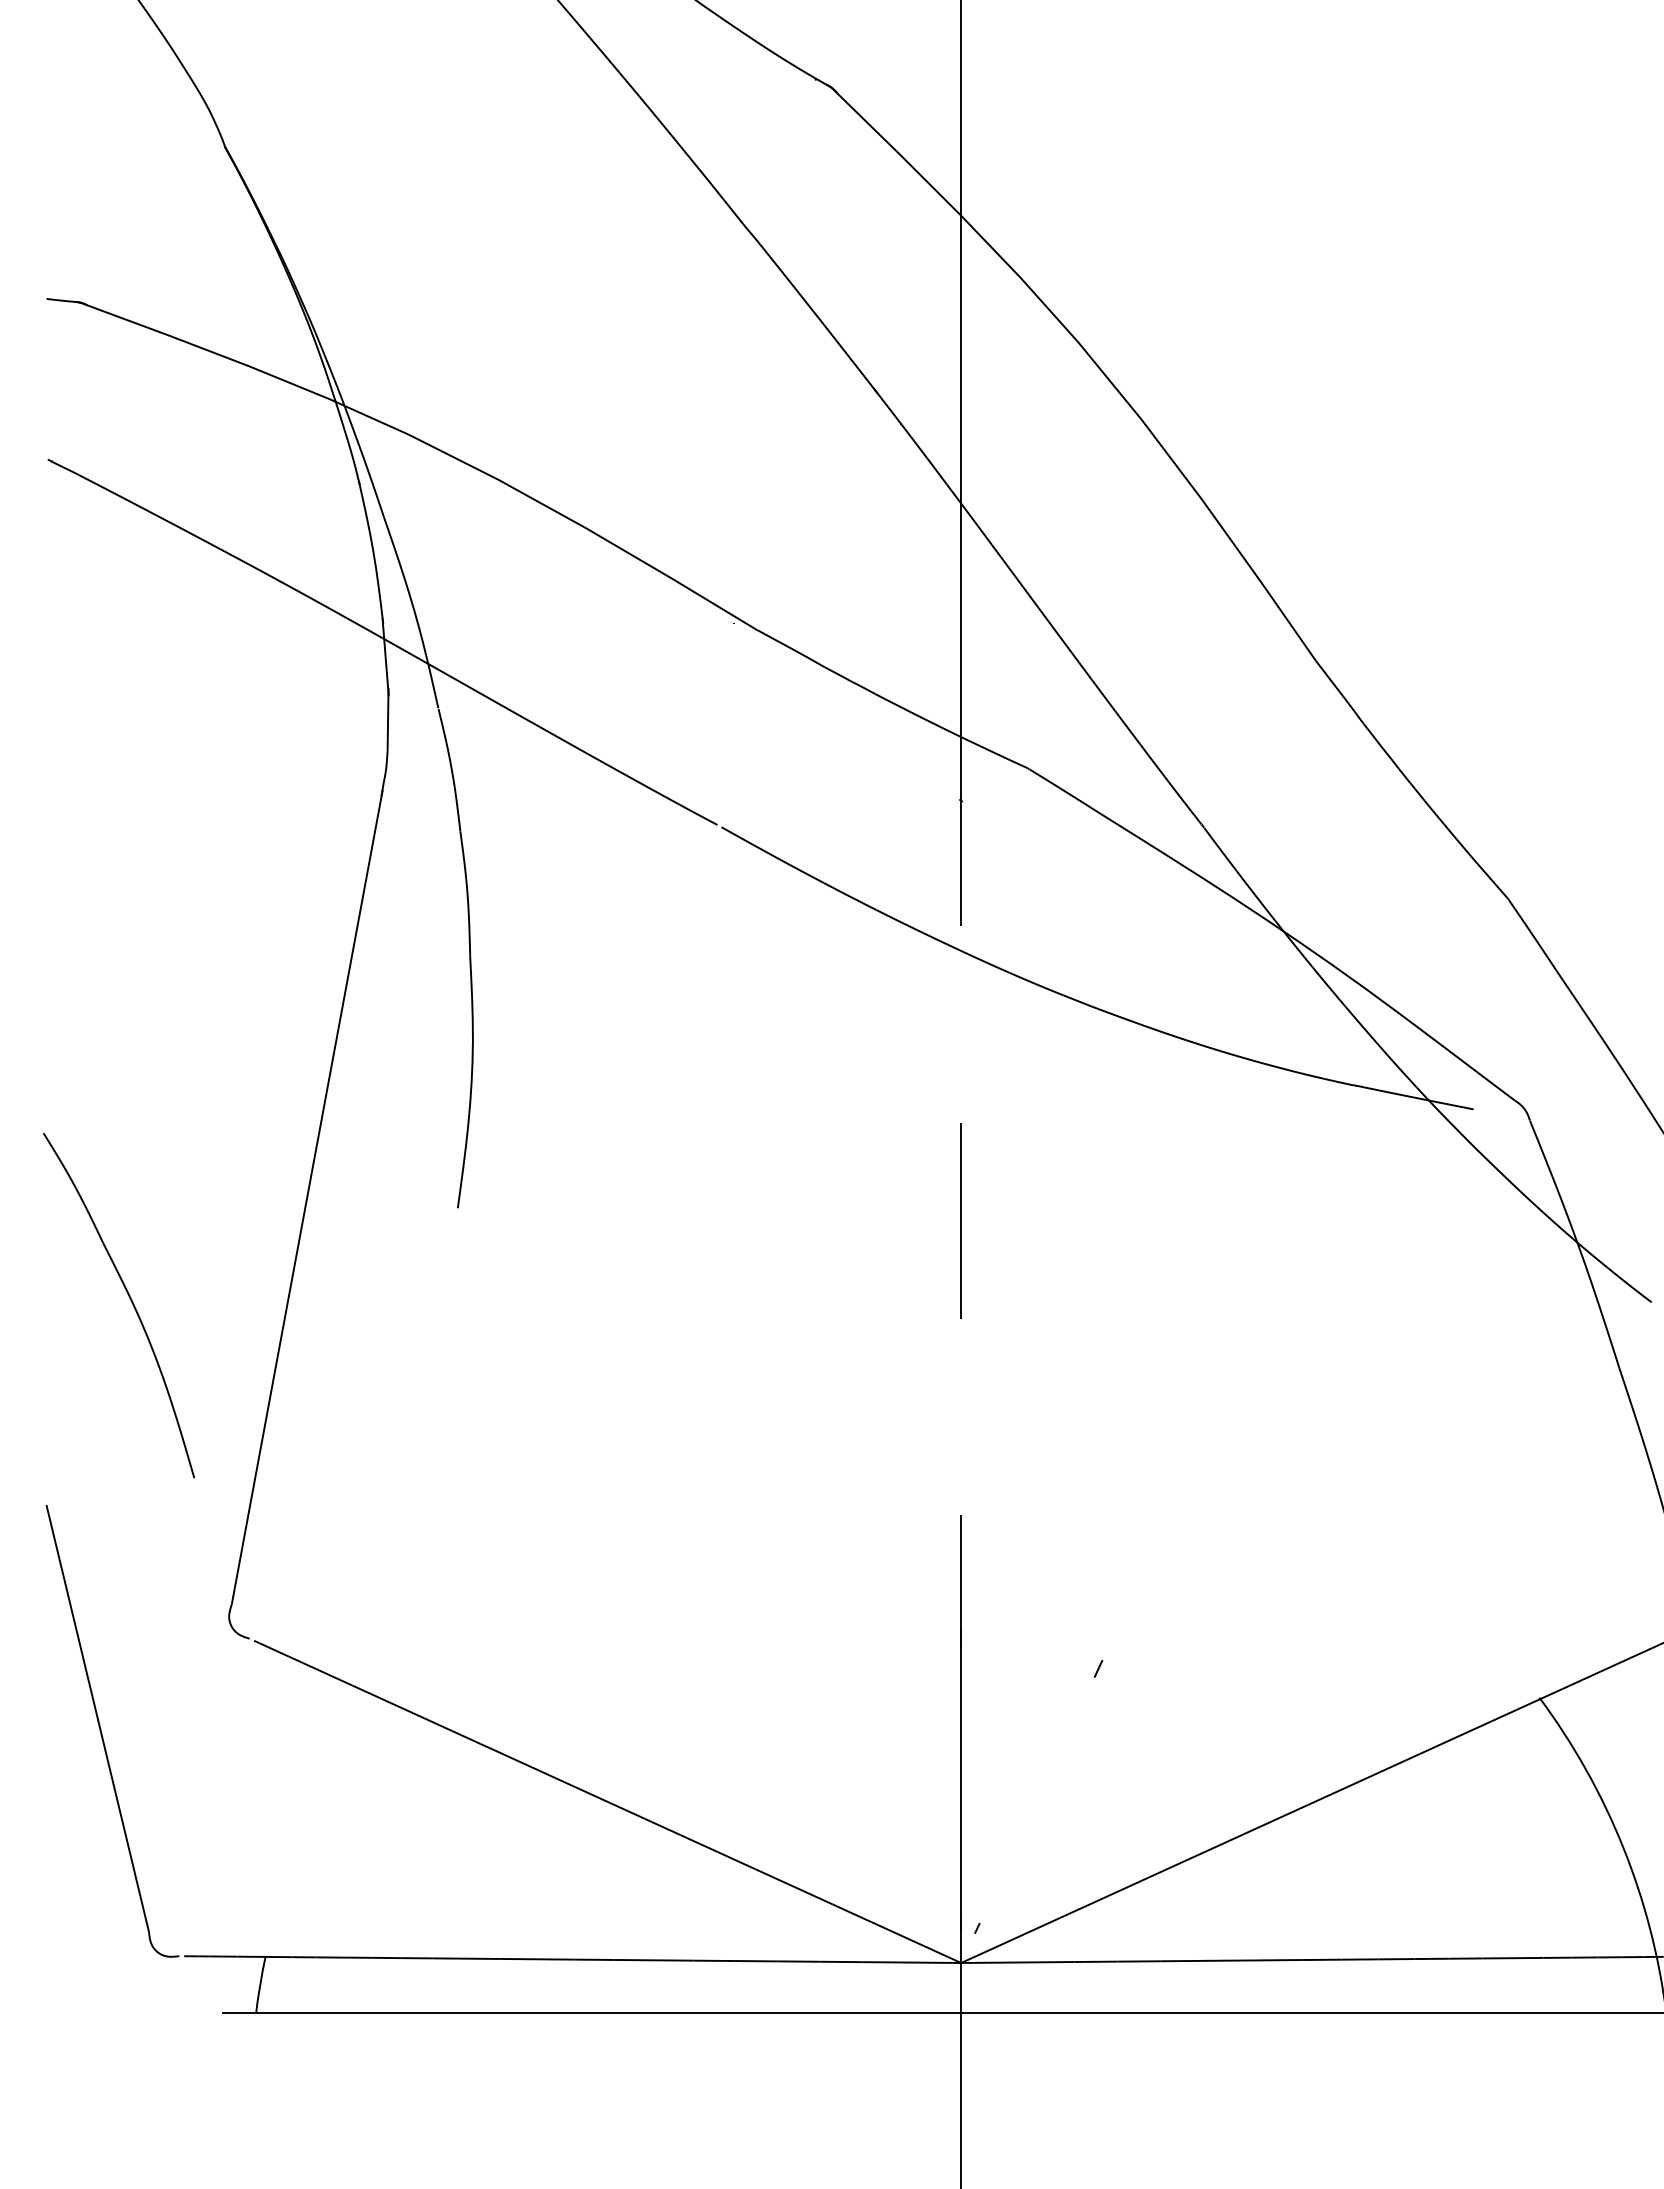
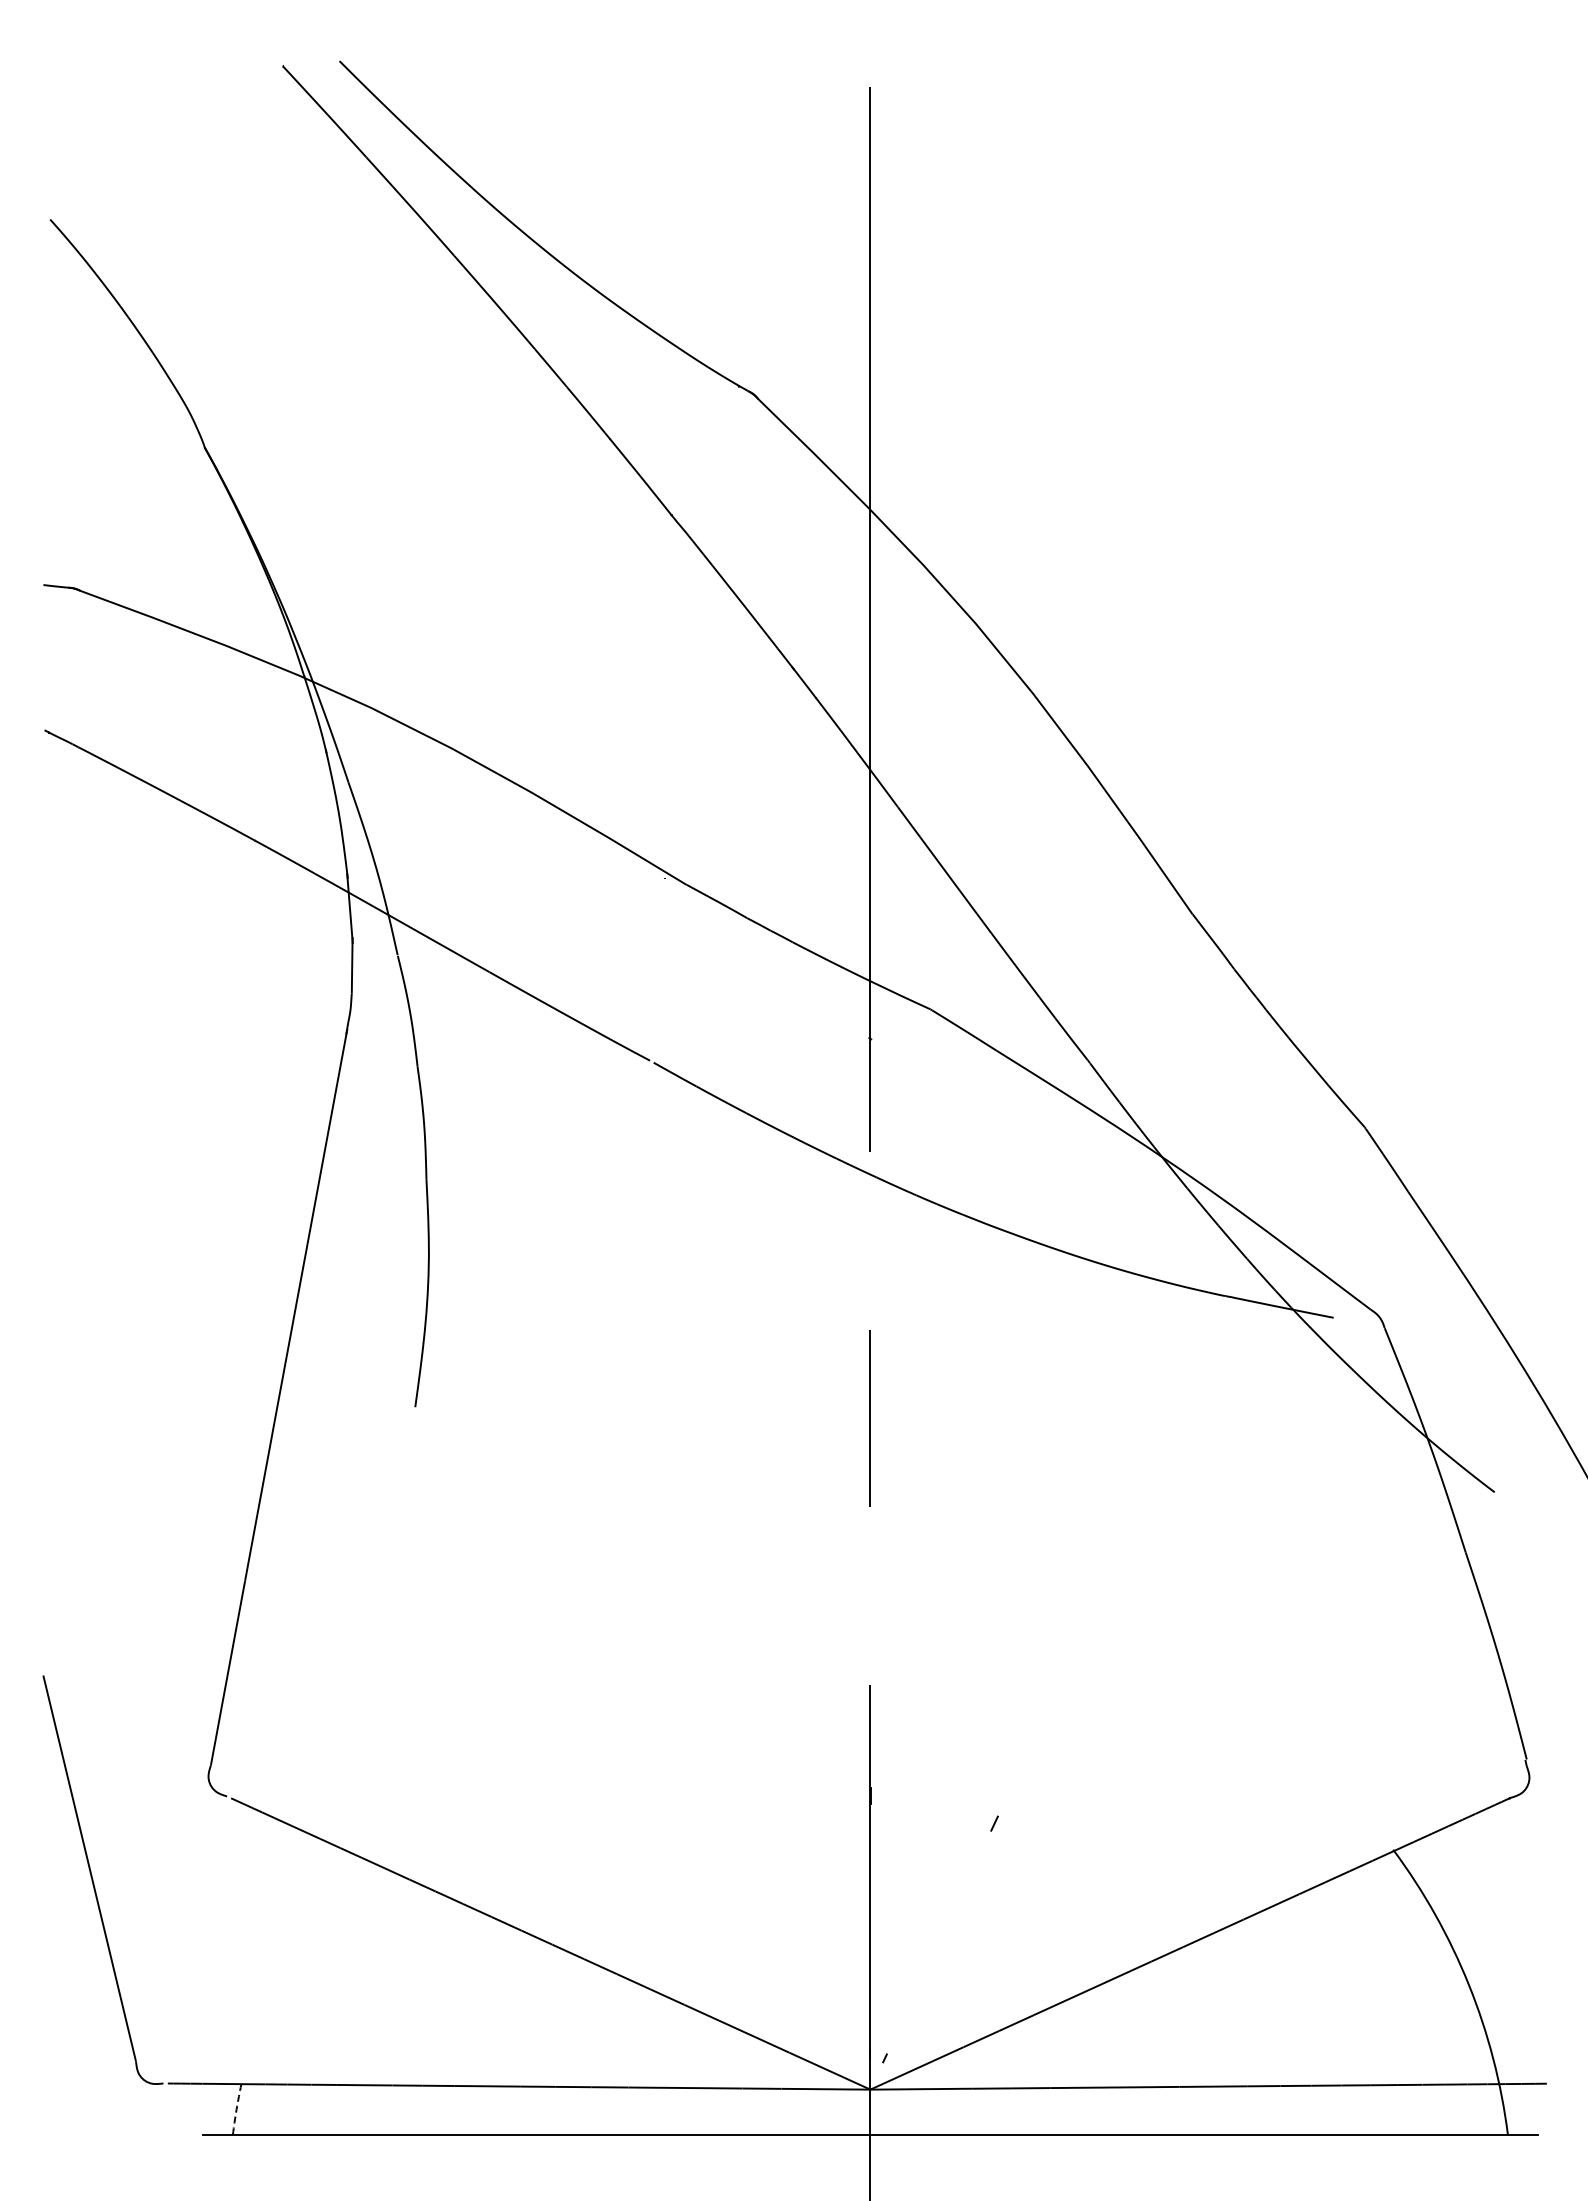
part: (129, 1299) -> (118, 1489), removed
arc: (260, 1984) -> (236, 2109), solid -> dashed

